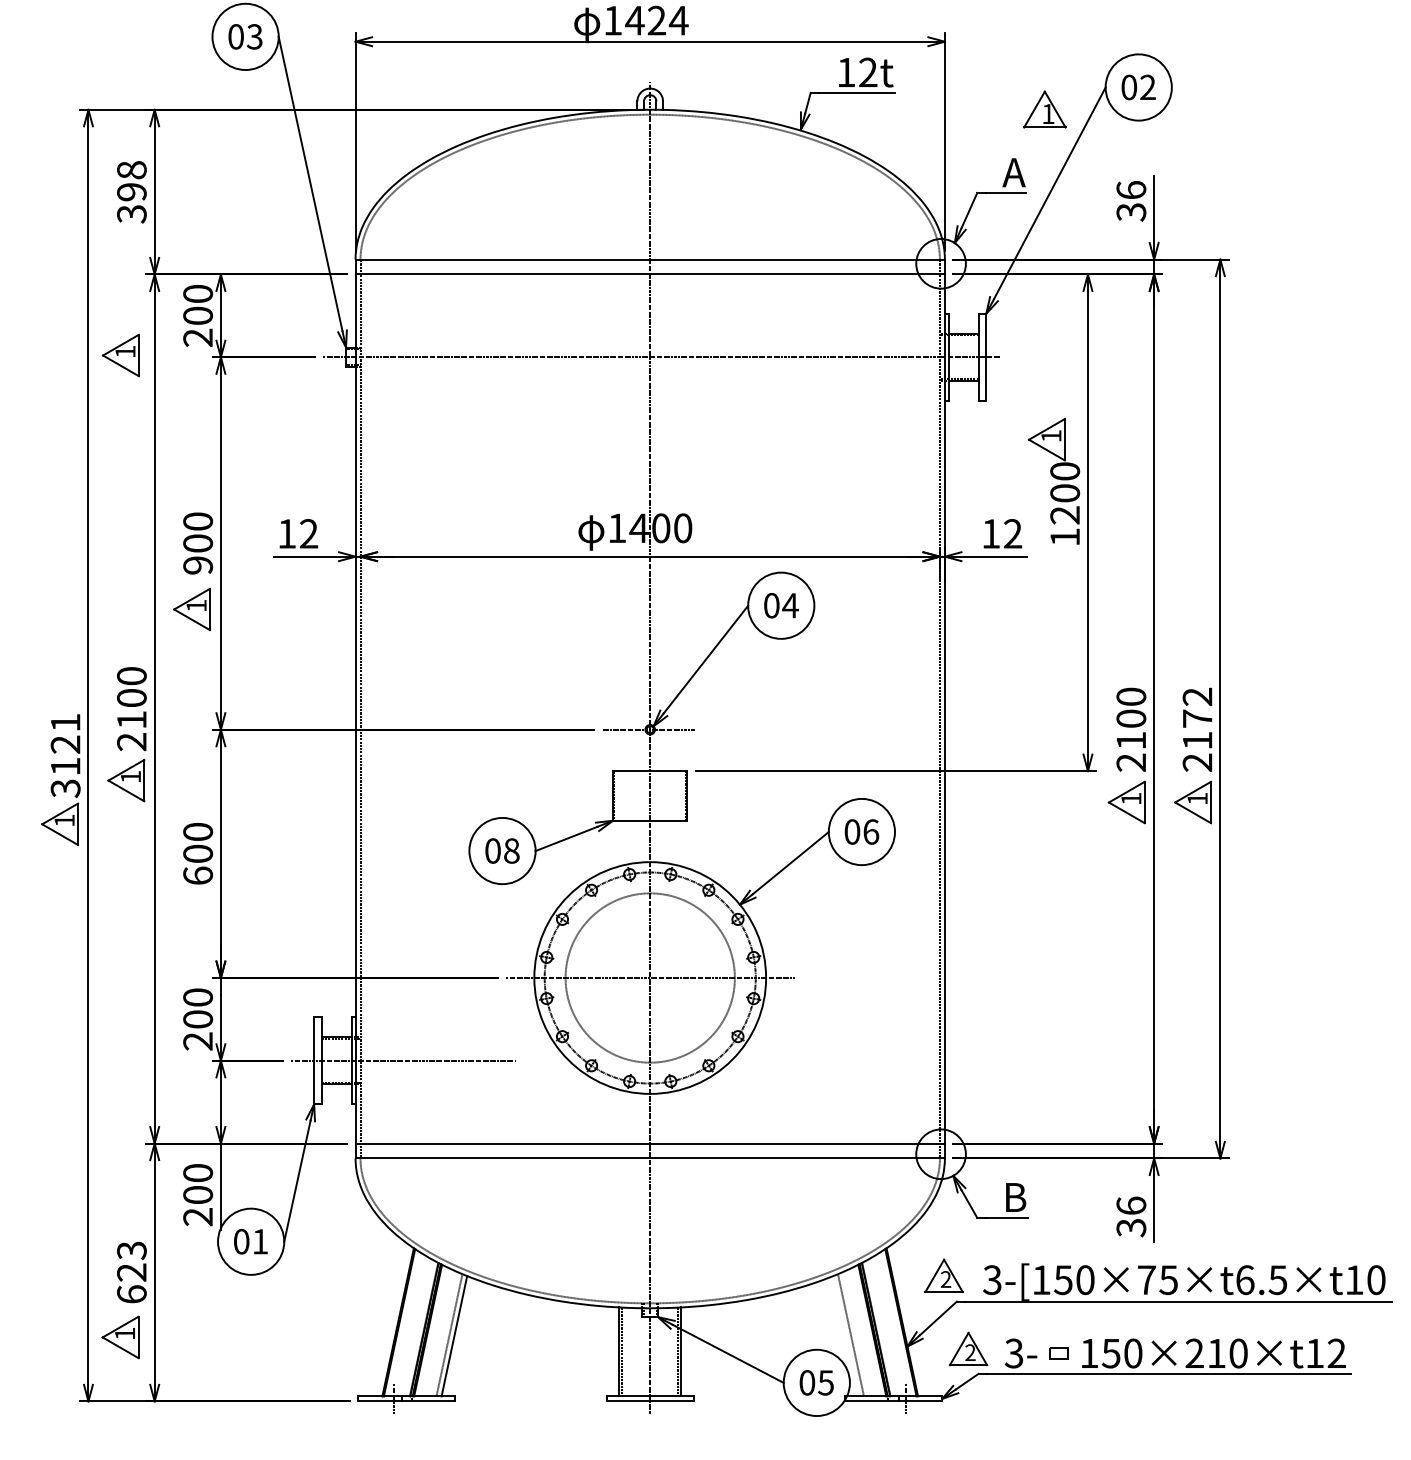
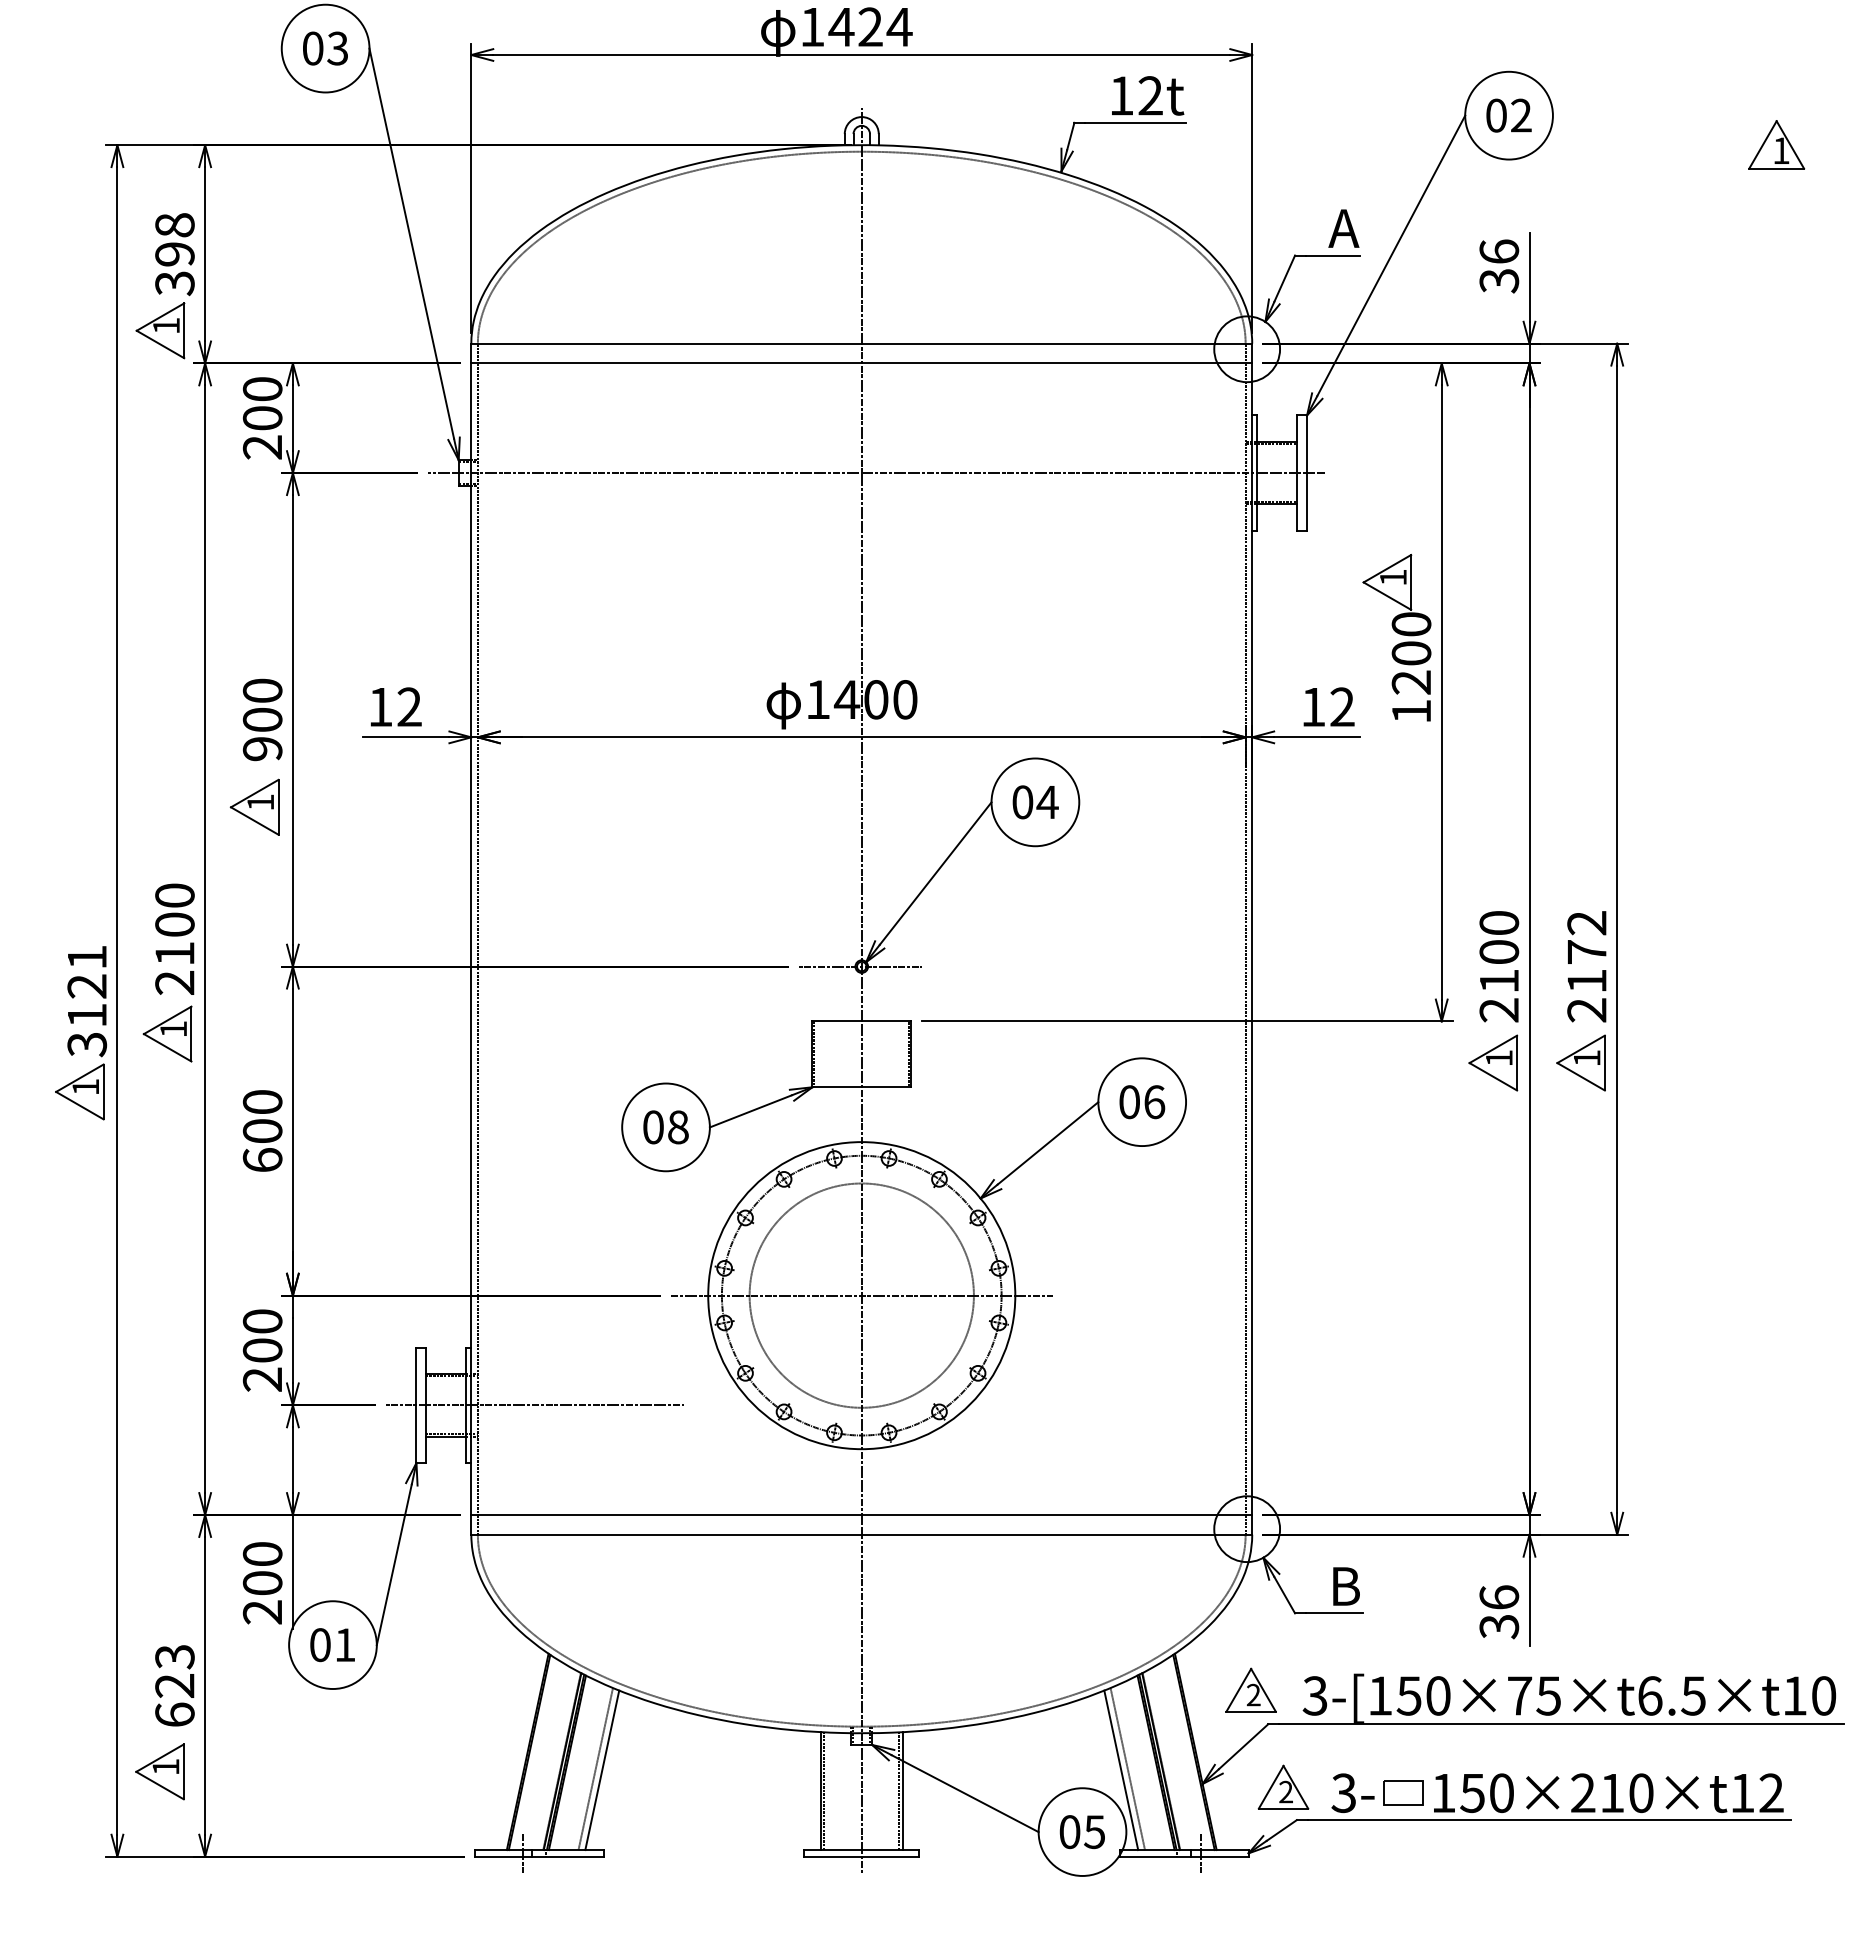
part: (1044, 109) -> (1776, 144), moved
part: (120, 355) -> (160, 330), moved
line: (846, 1336) -> (1121, 1770), added
part: (1059, 1353) -> (1403, 1792), size x1.67

